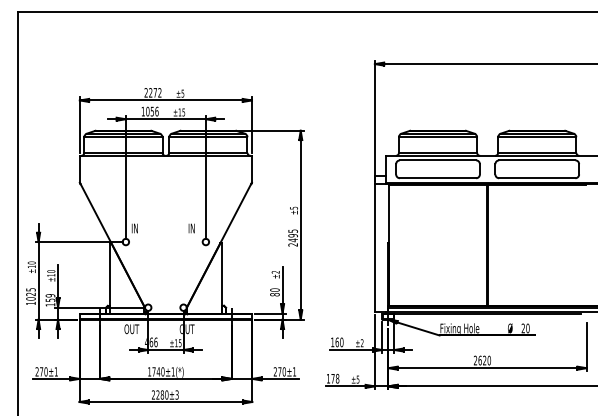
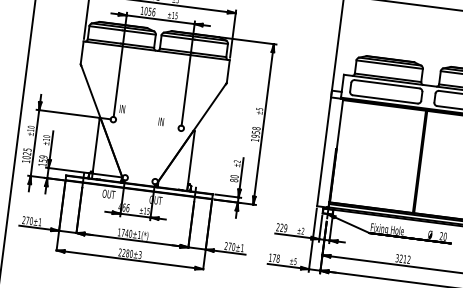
text: (191, 228) -> (161, 121), moved
text: (292, 237) -> (255, 133), 2495 -> 1958
text: (337, 342) -> (282, 227), 160 -> 229
text: (482, 360) -> (403, 258), 2620 -> 3212

